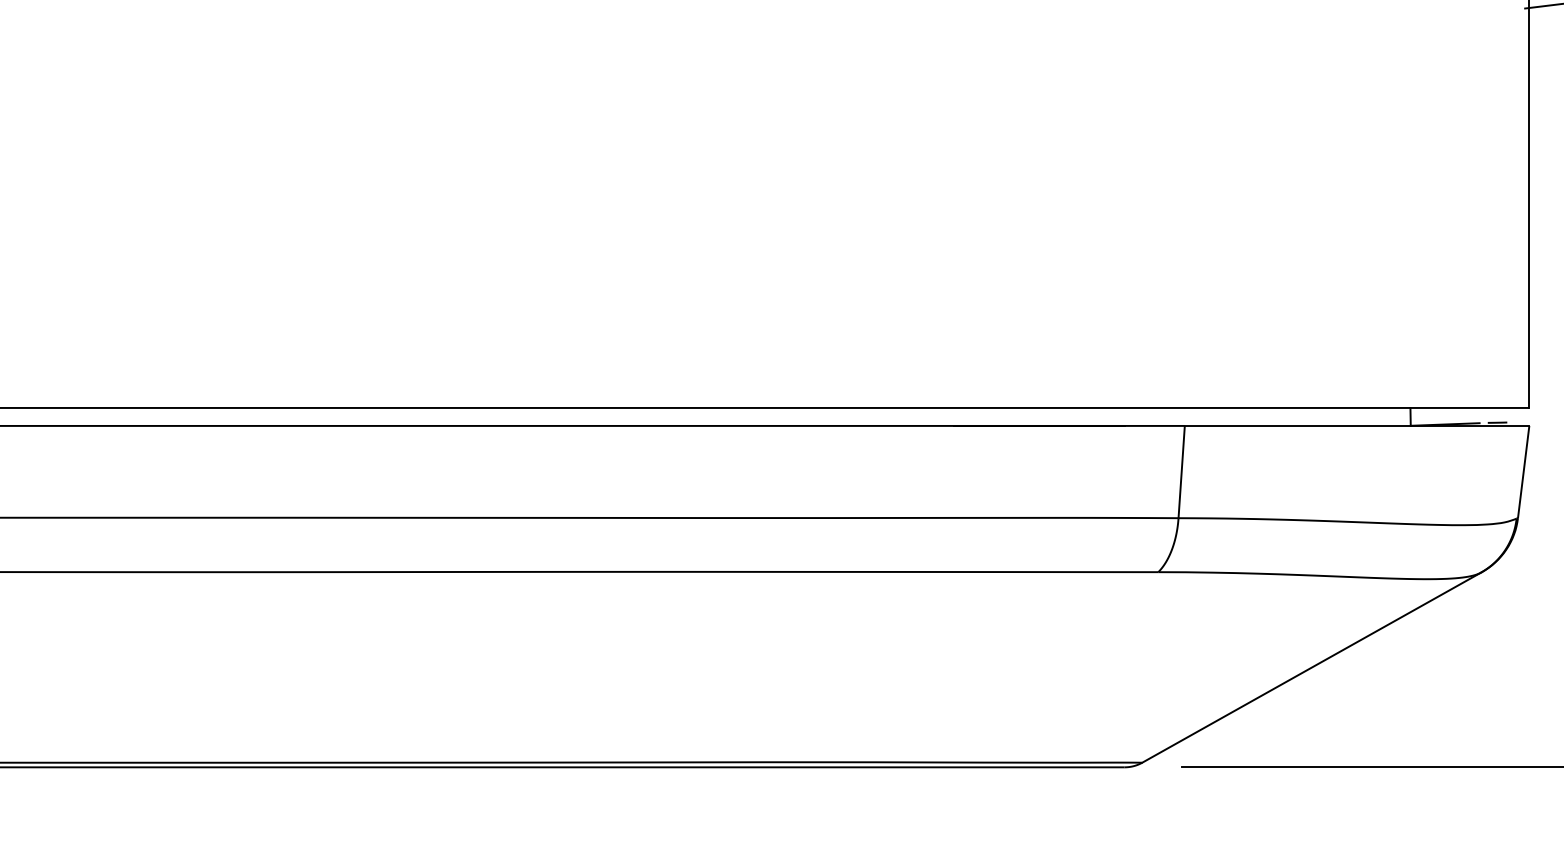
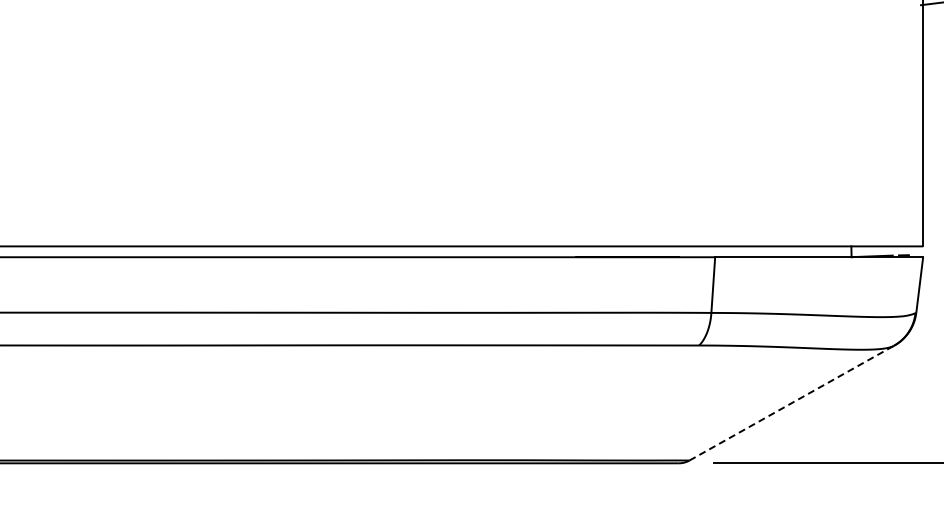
line: (1312, 666) -> (792, 402), solid -> dashed

